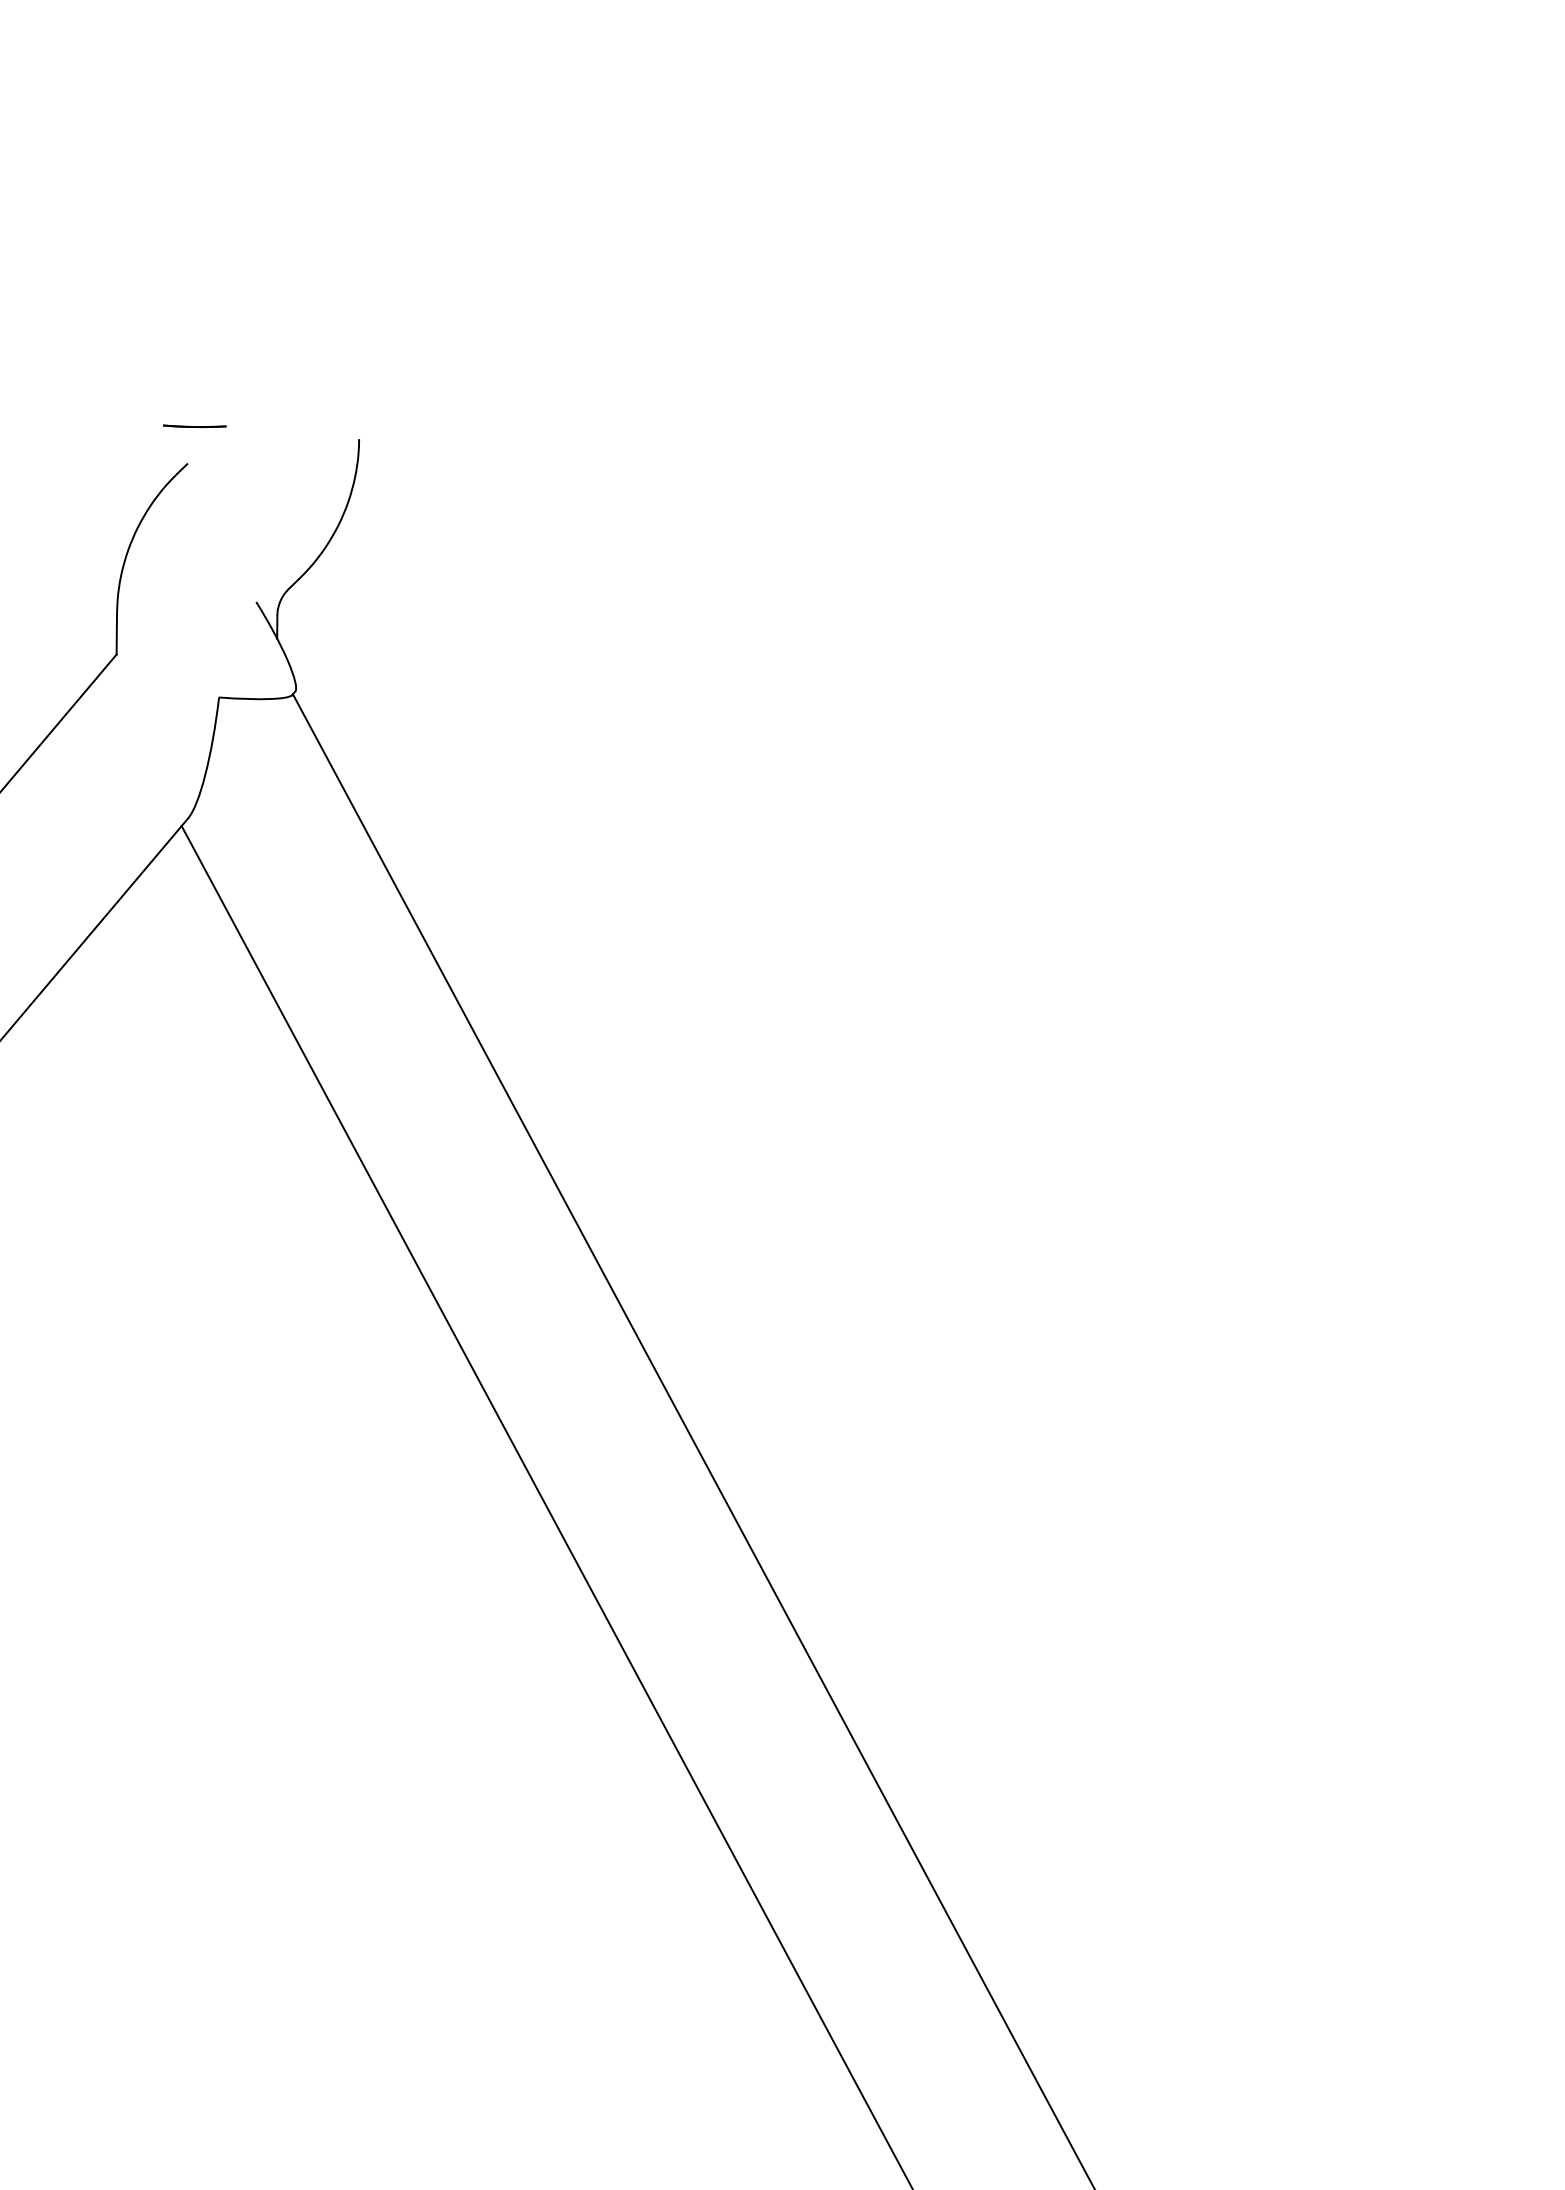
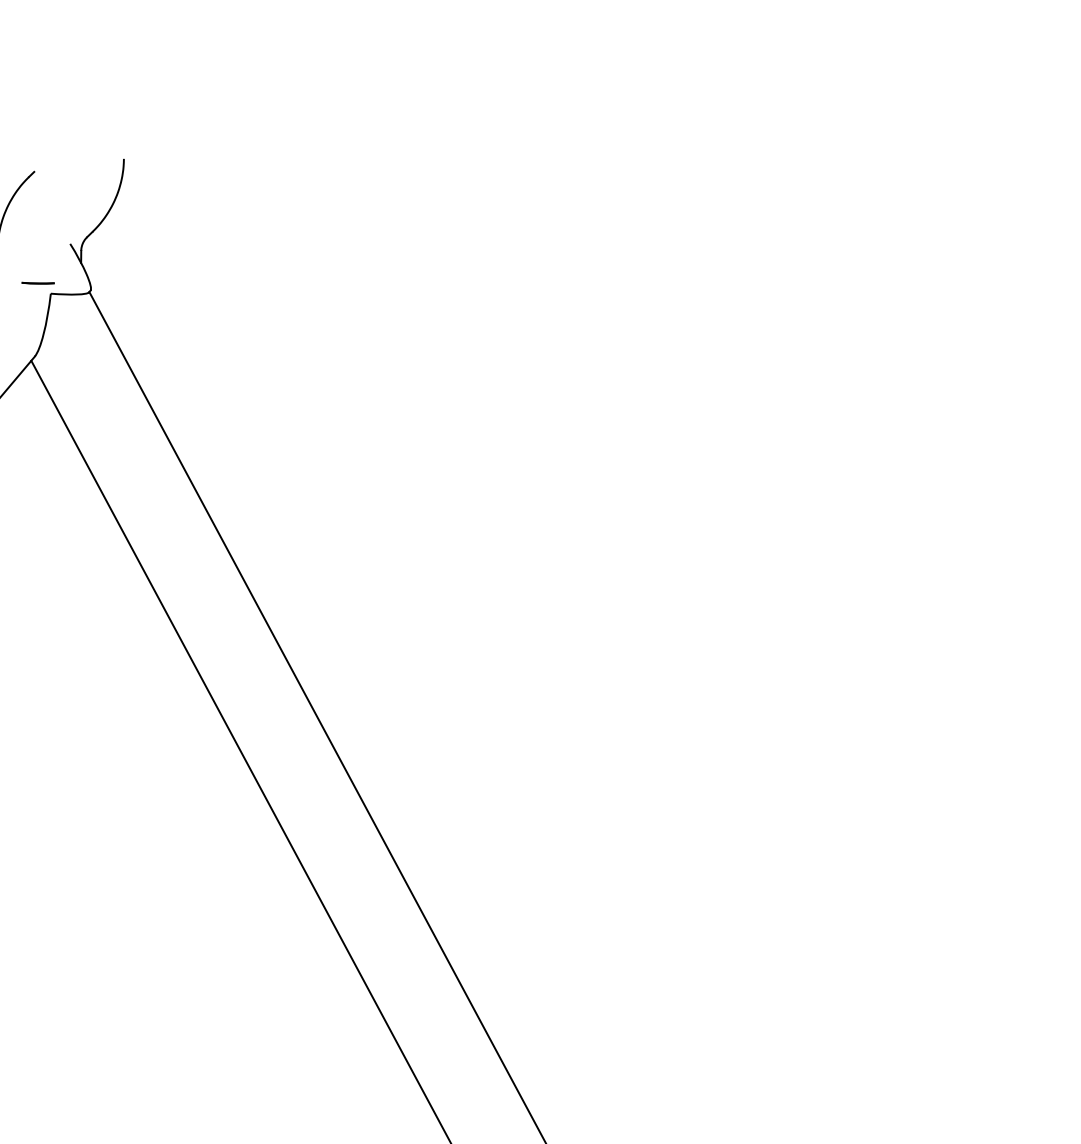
line: (193, 424) -> (37, 282), moved

